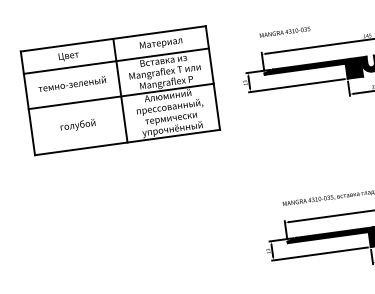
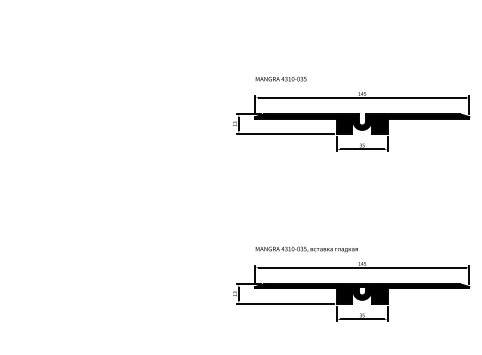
part: (120, 90) -> (110, 114), removed

